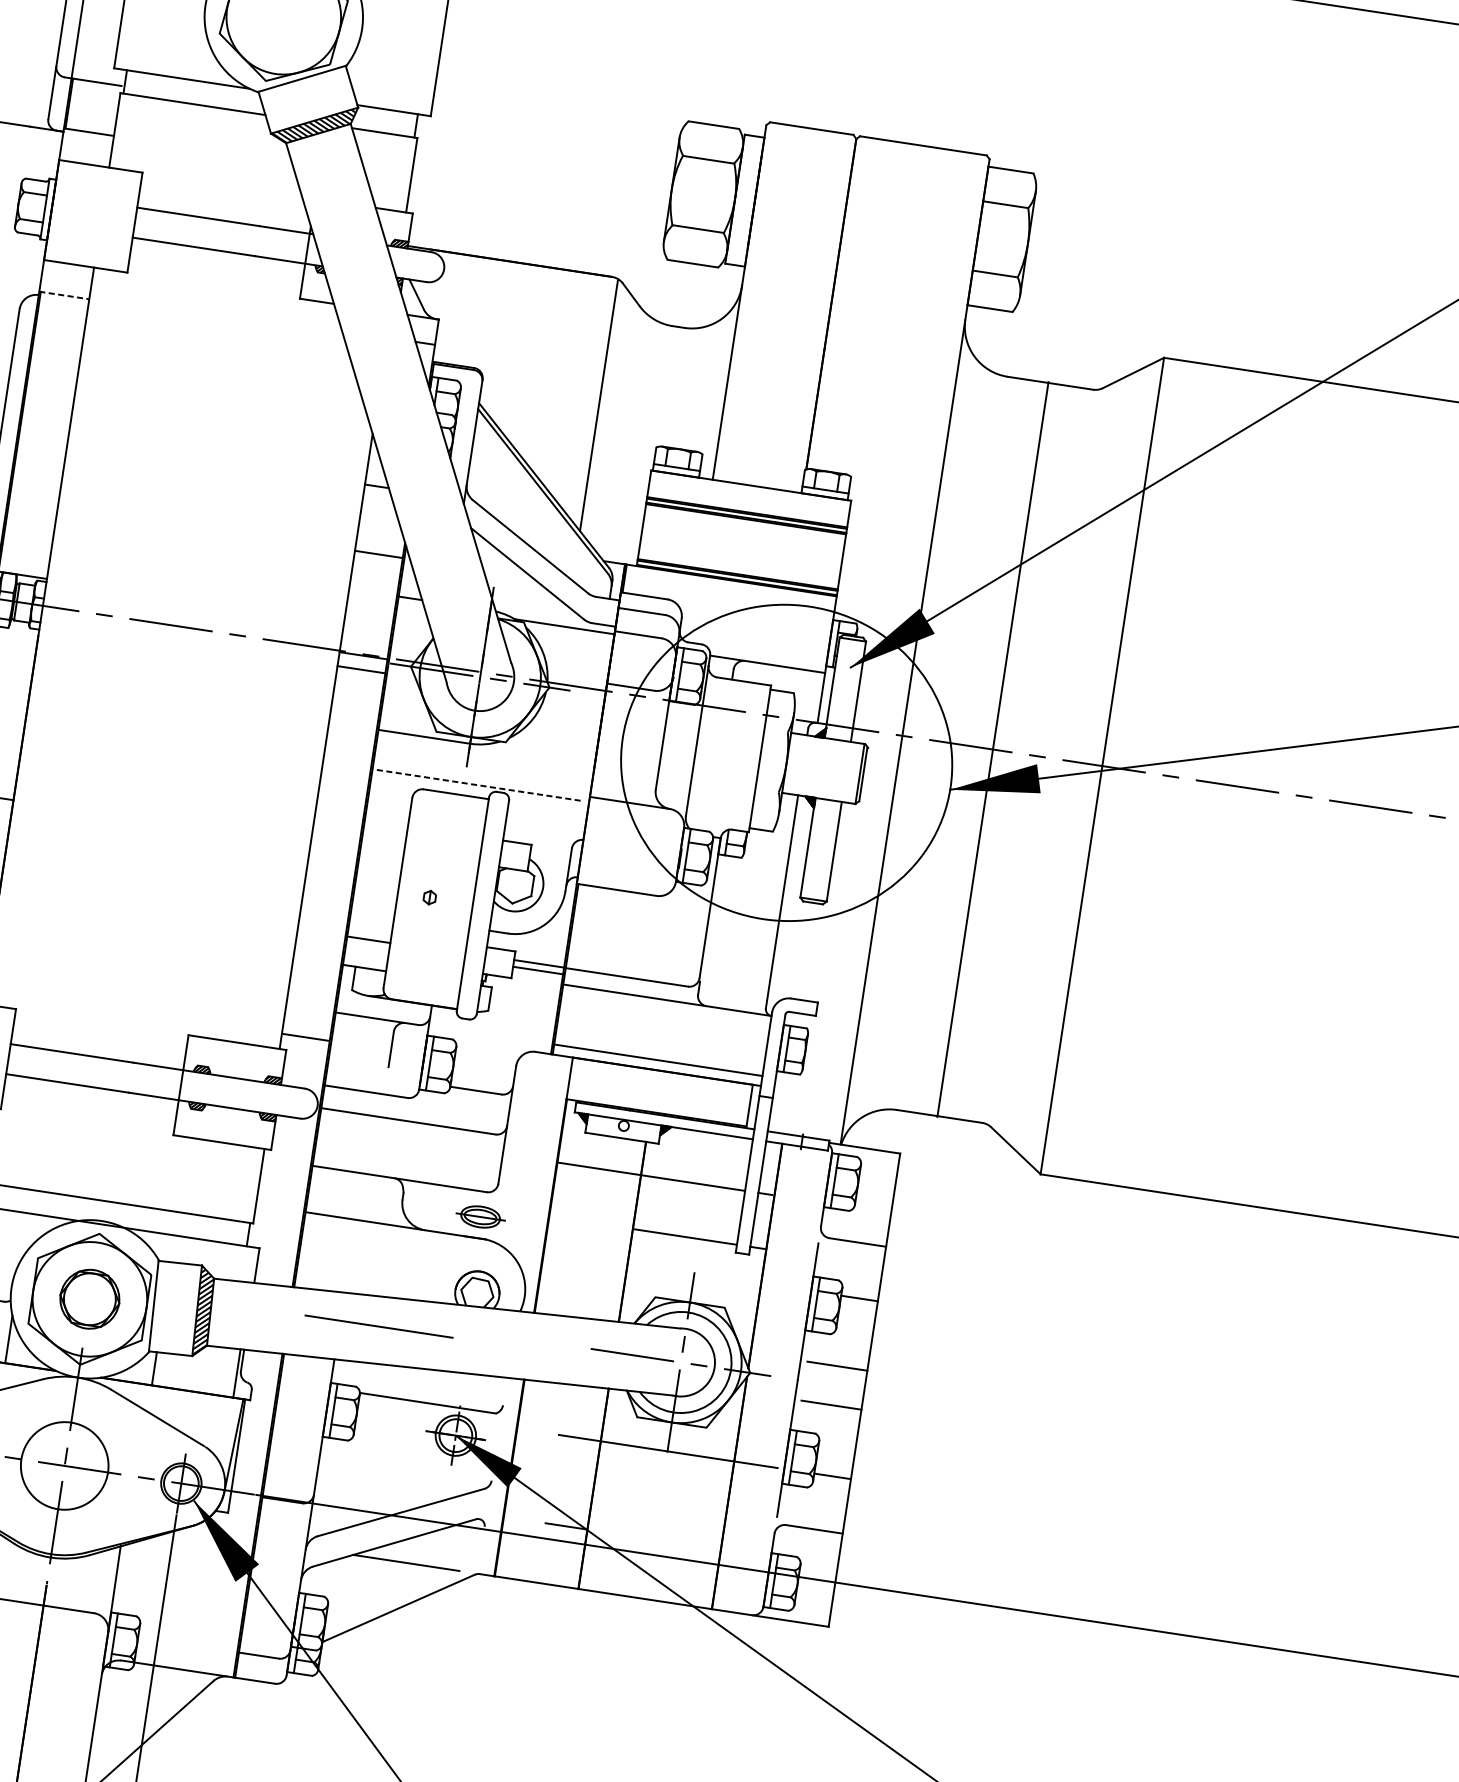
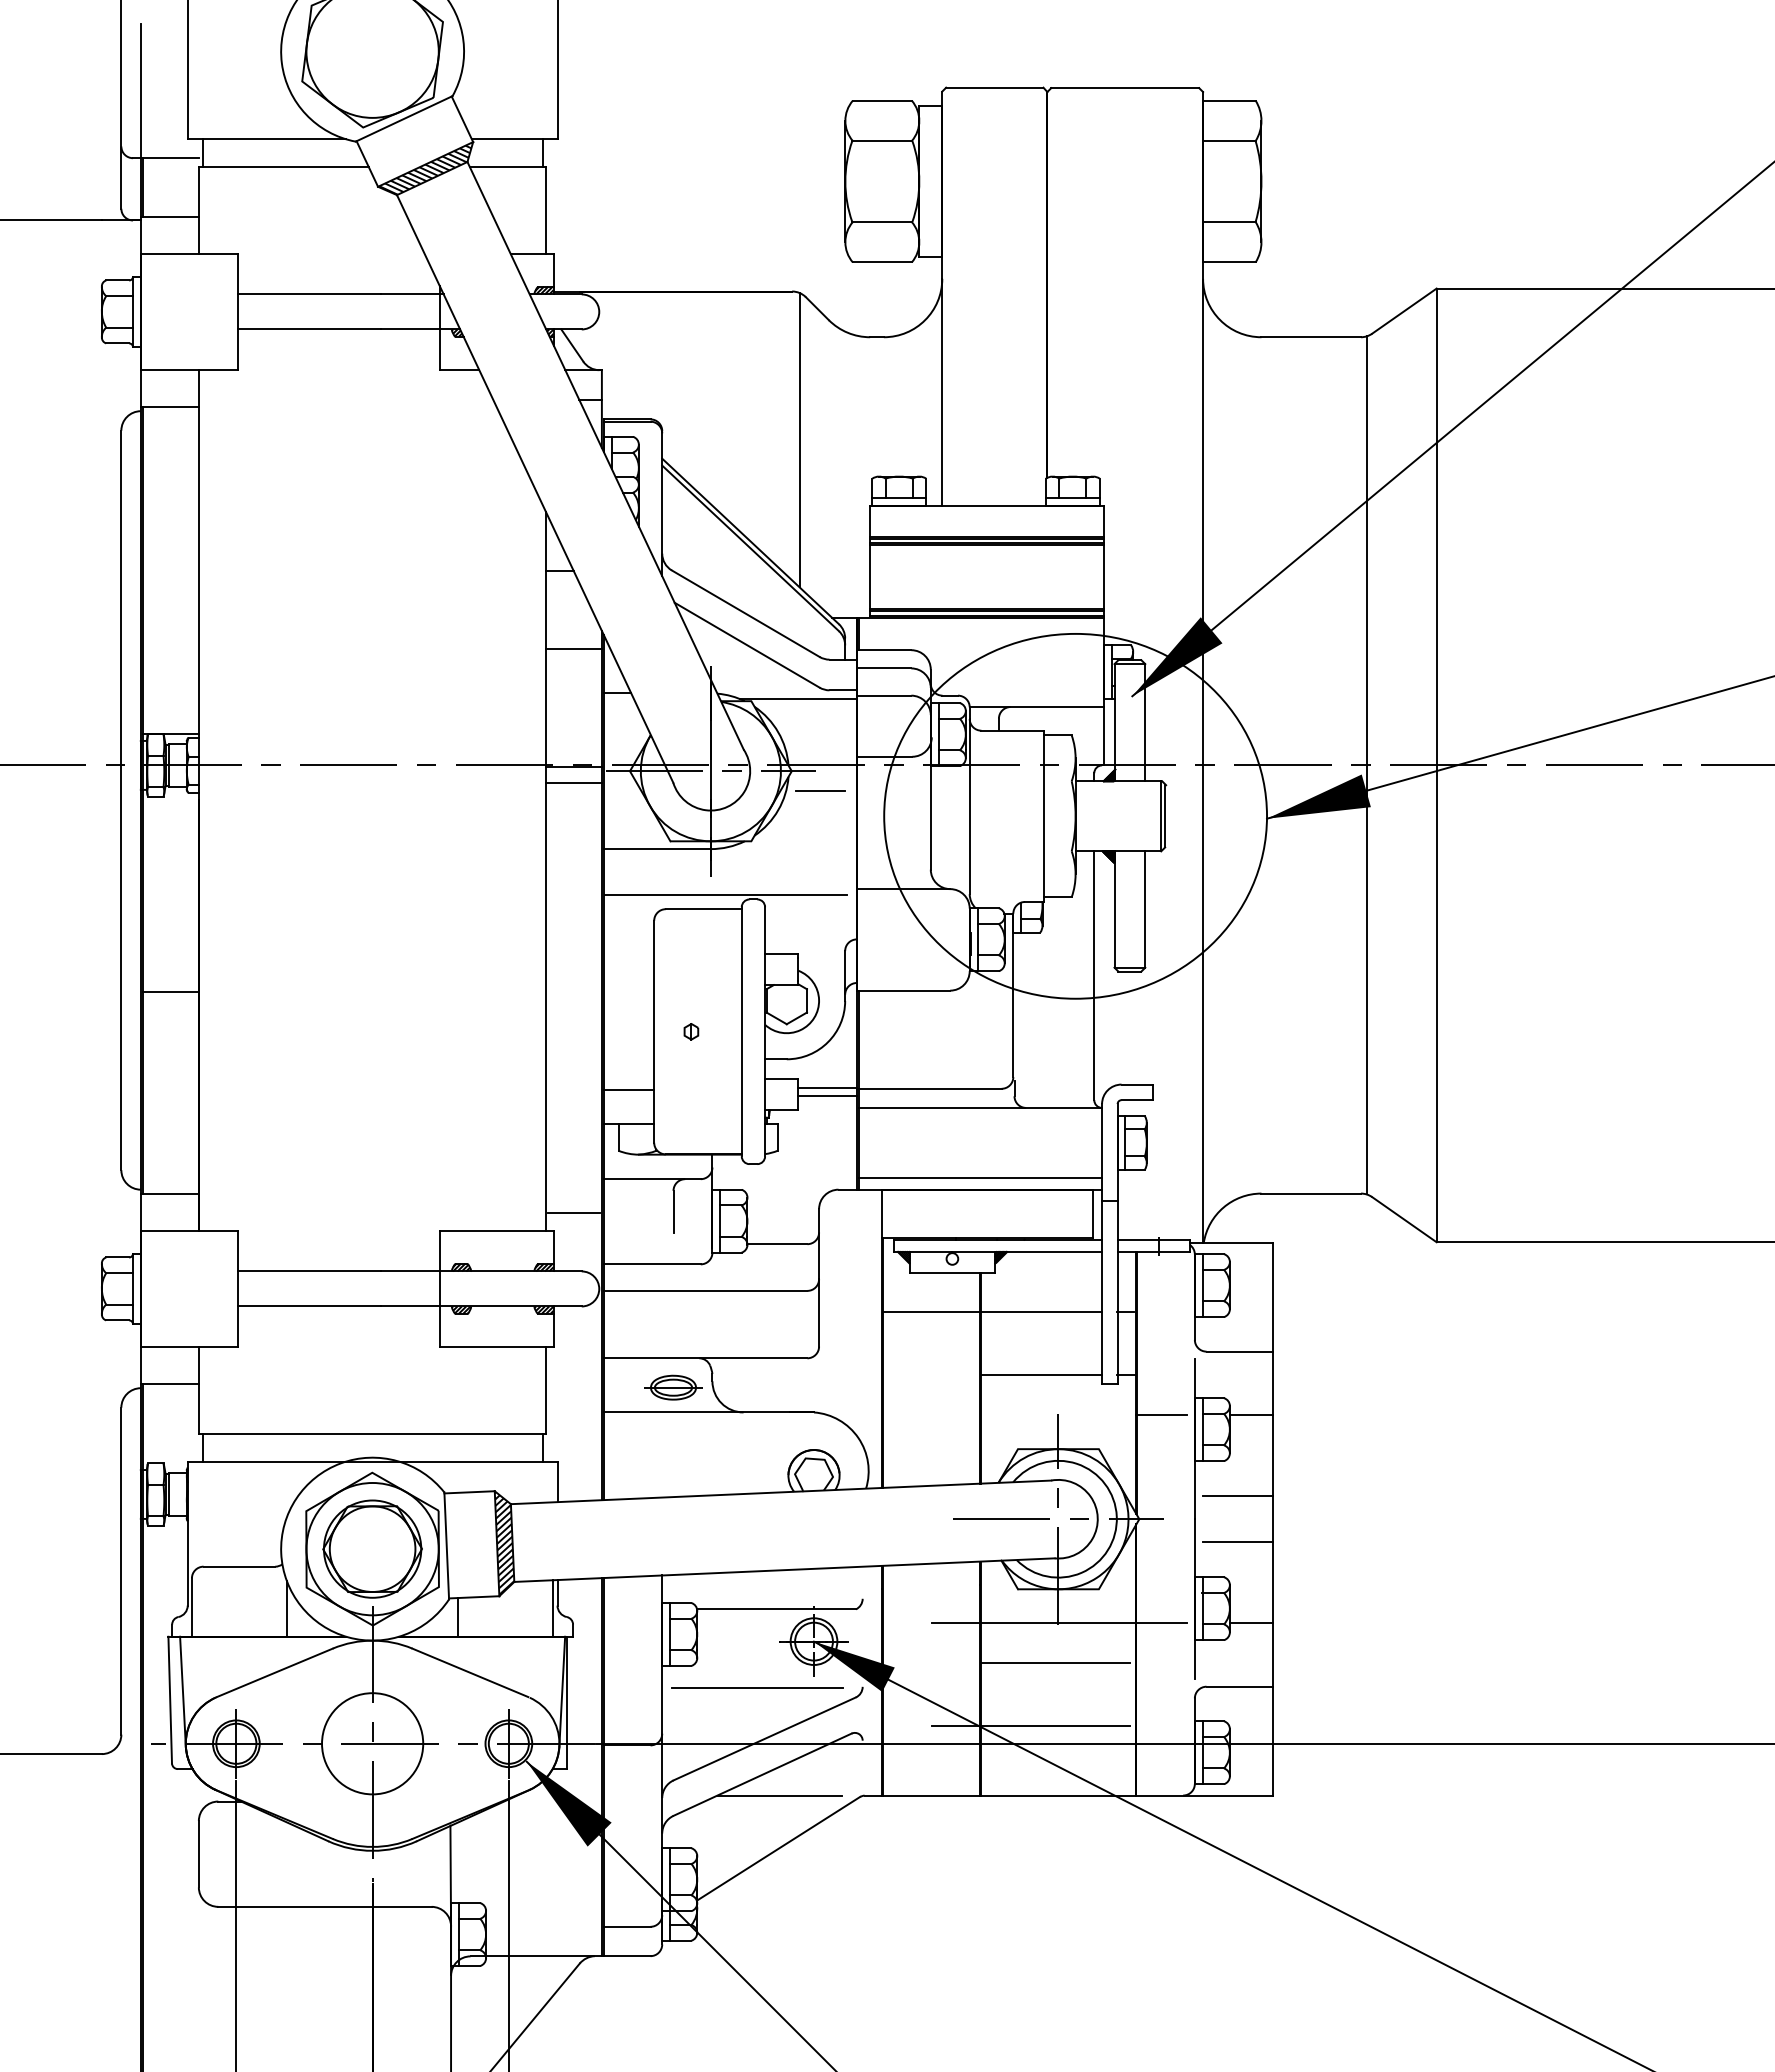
line: (64, 295) -> (170, 407), dashed -> solid
line: (571, 707) -> (820, 790), added
line: (992, 749) -> (1366, 765), moved
line: (476, 785) -> (725, 895), dashed -> solid
part: (480, 1216) -> (673, 1387), moved
line: (782, 1287) -> (1161, 1415), added
part: (89, 1298) -> (372, 1548), size x1.43
line: (379, 1325) -> (757, 1687), moved
line: (659, 1485) -> (1055, 1663), added
line: (651, 1539) -> (1055, 1726), added

